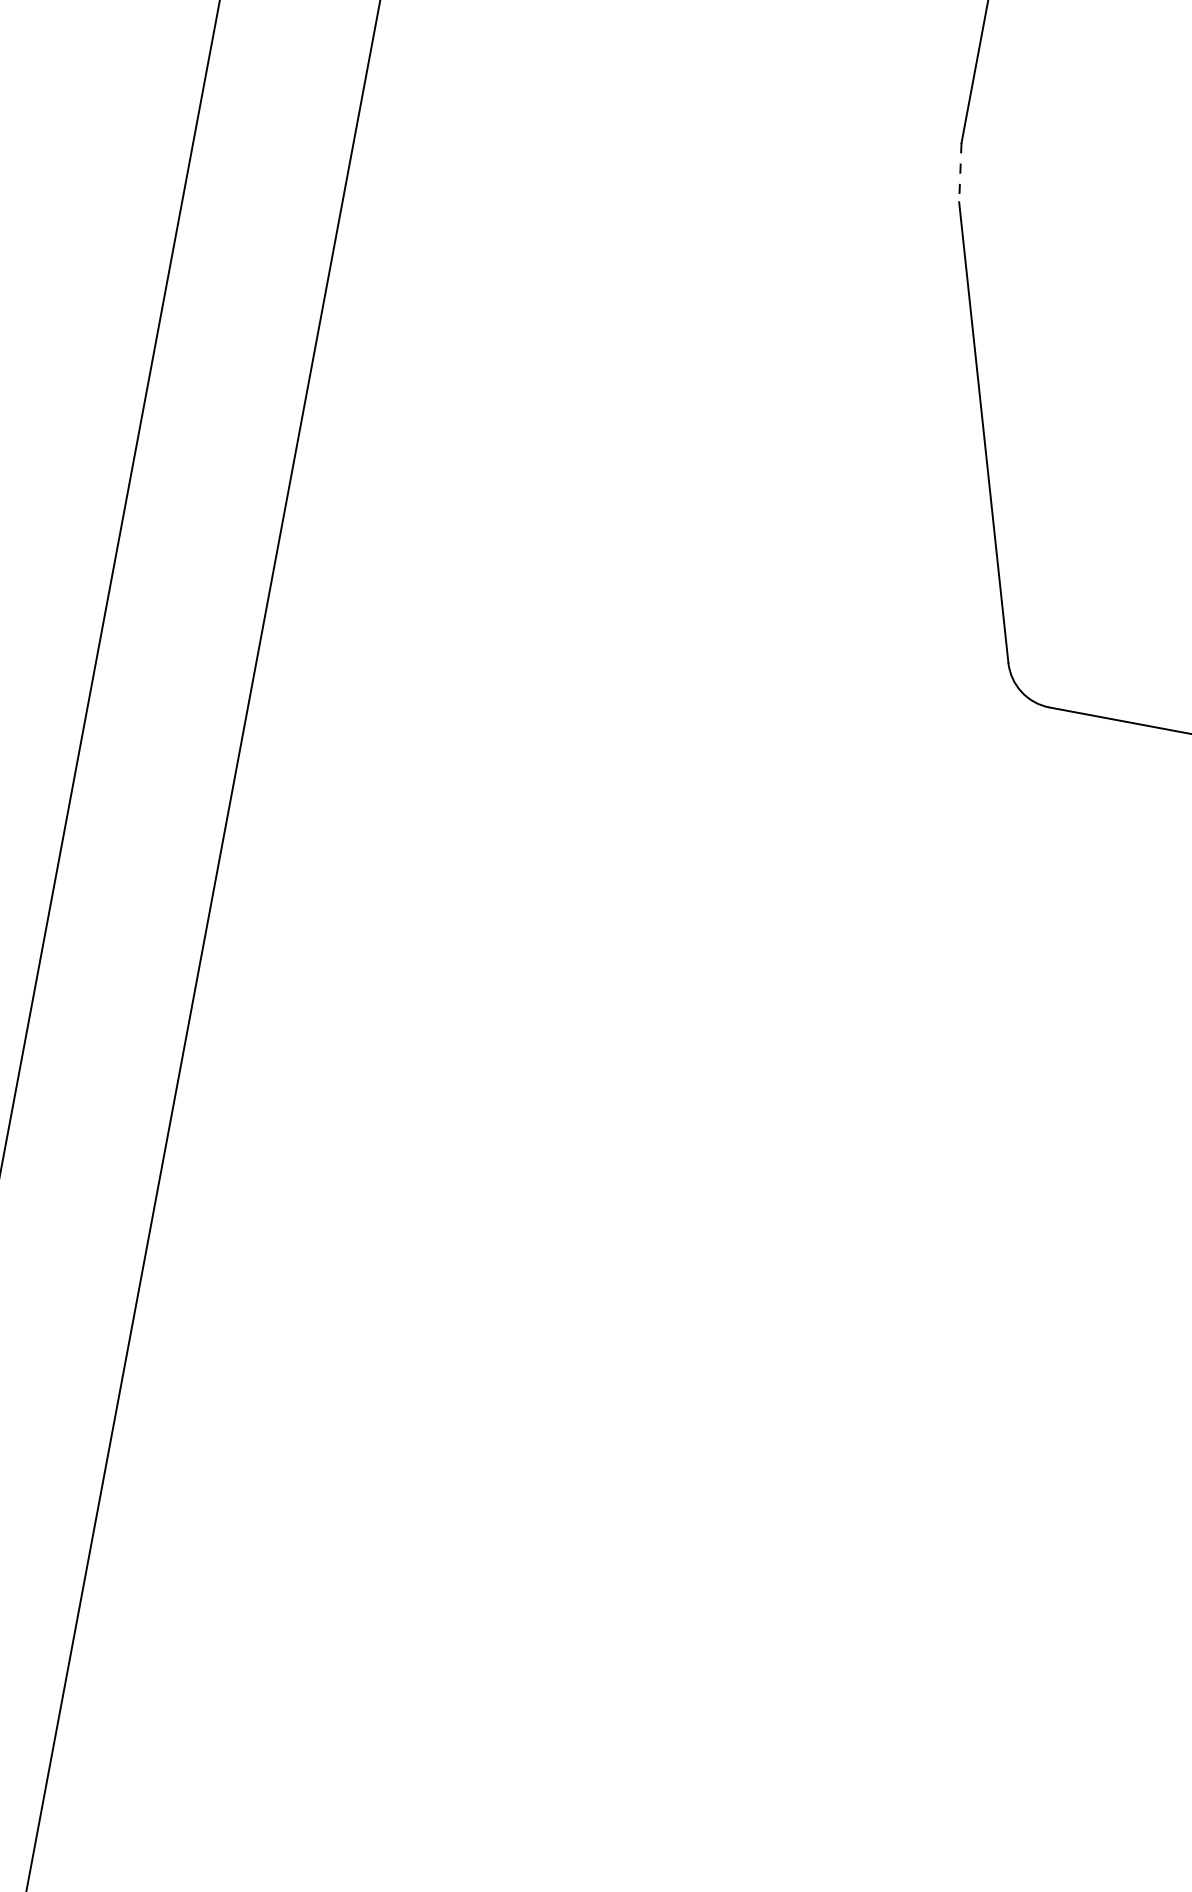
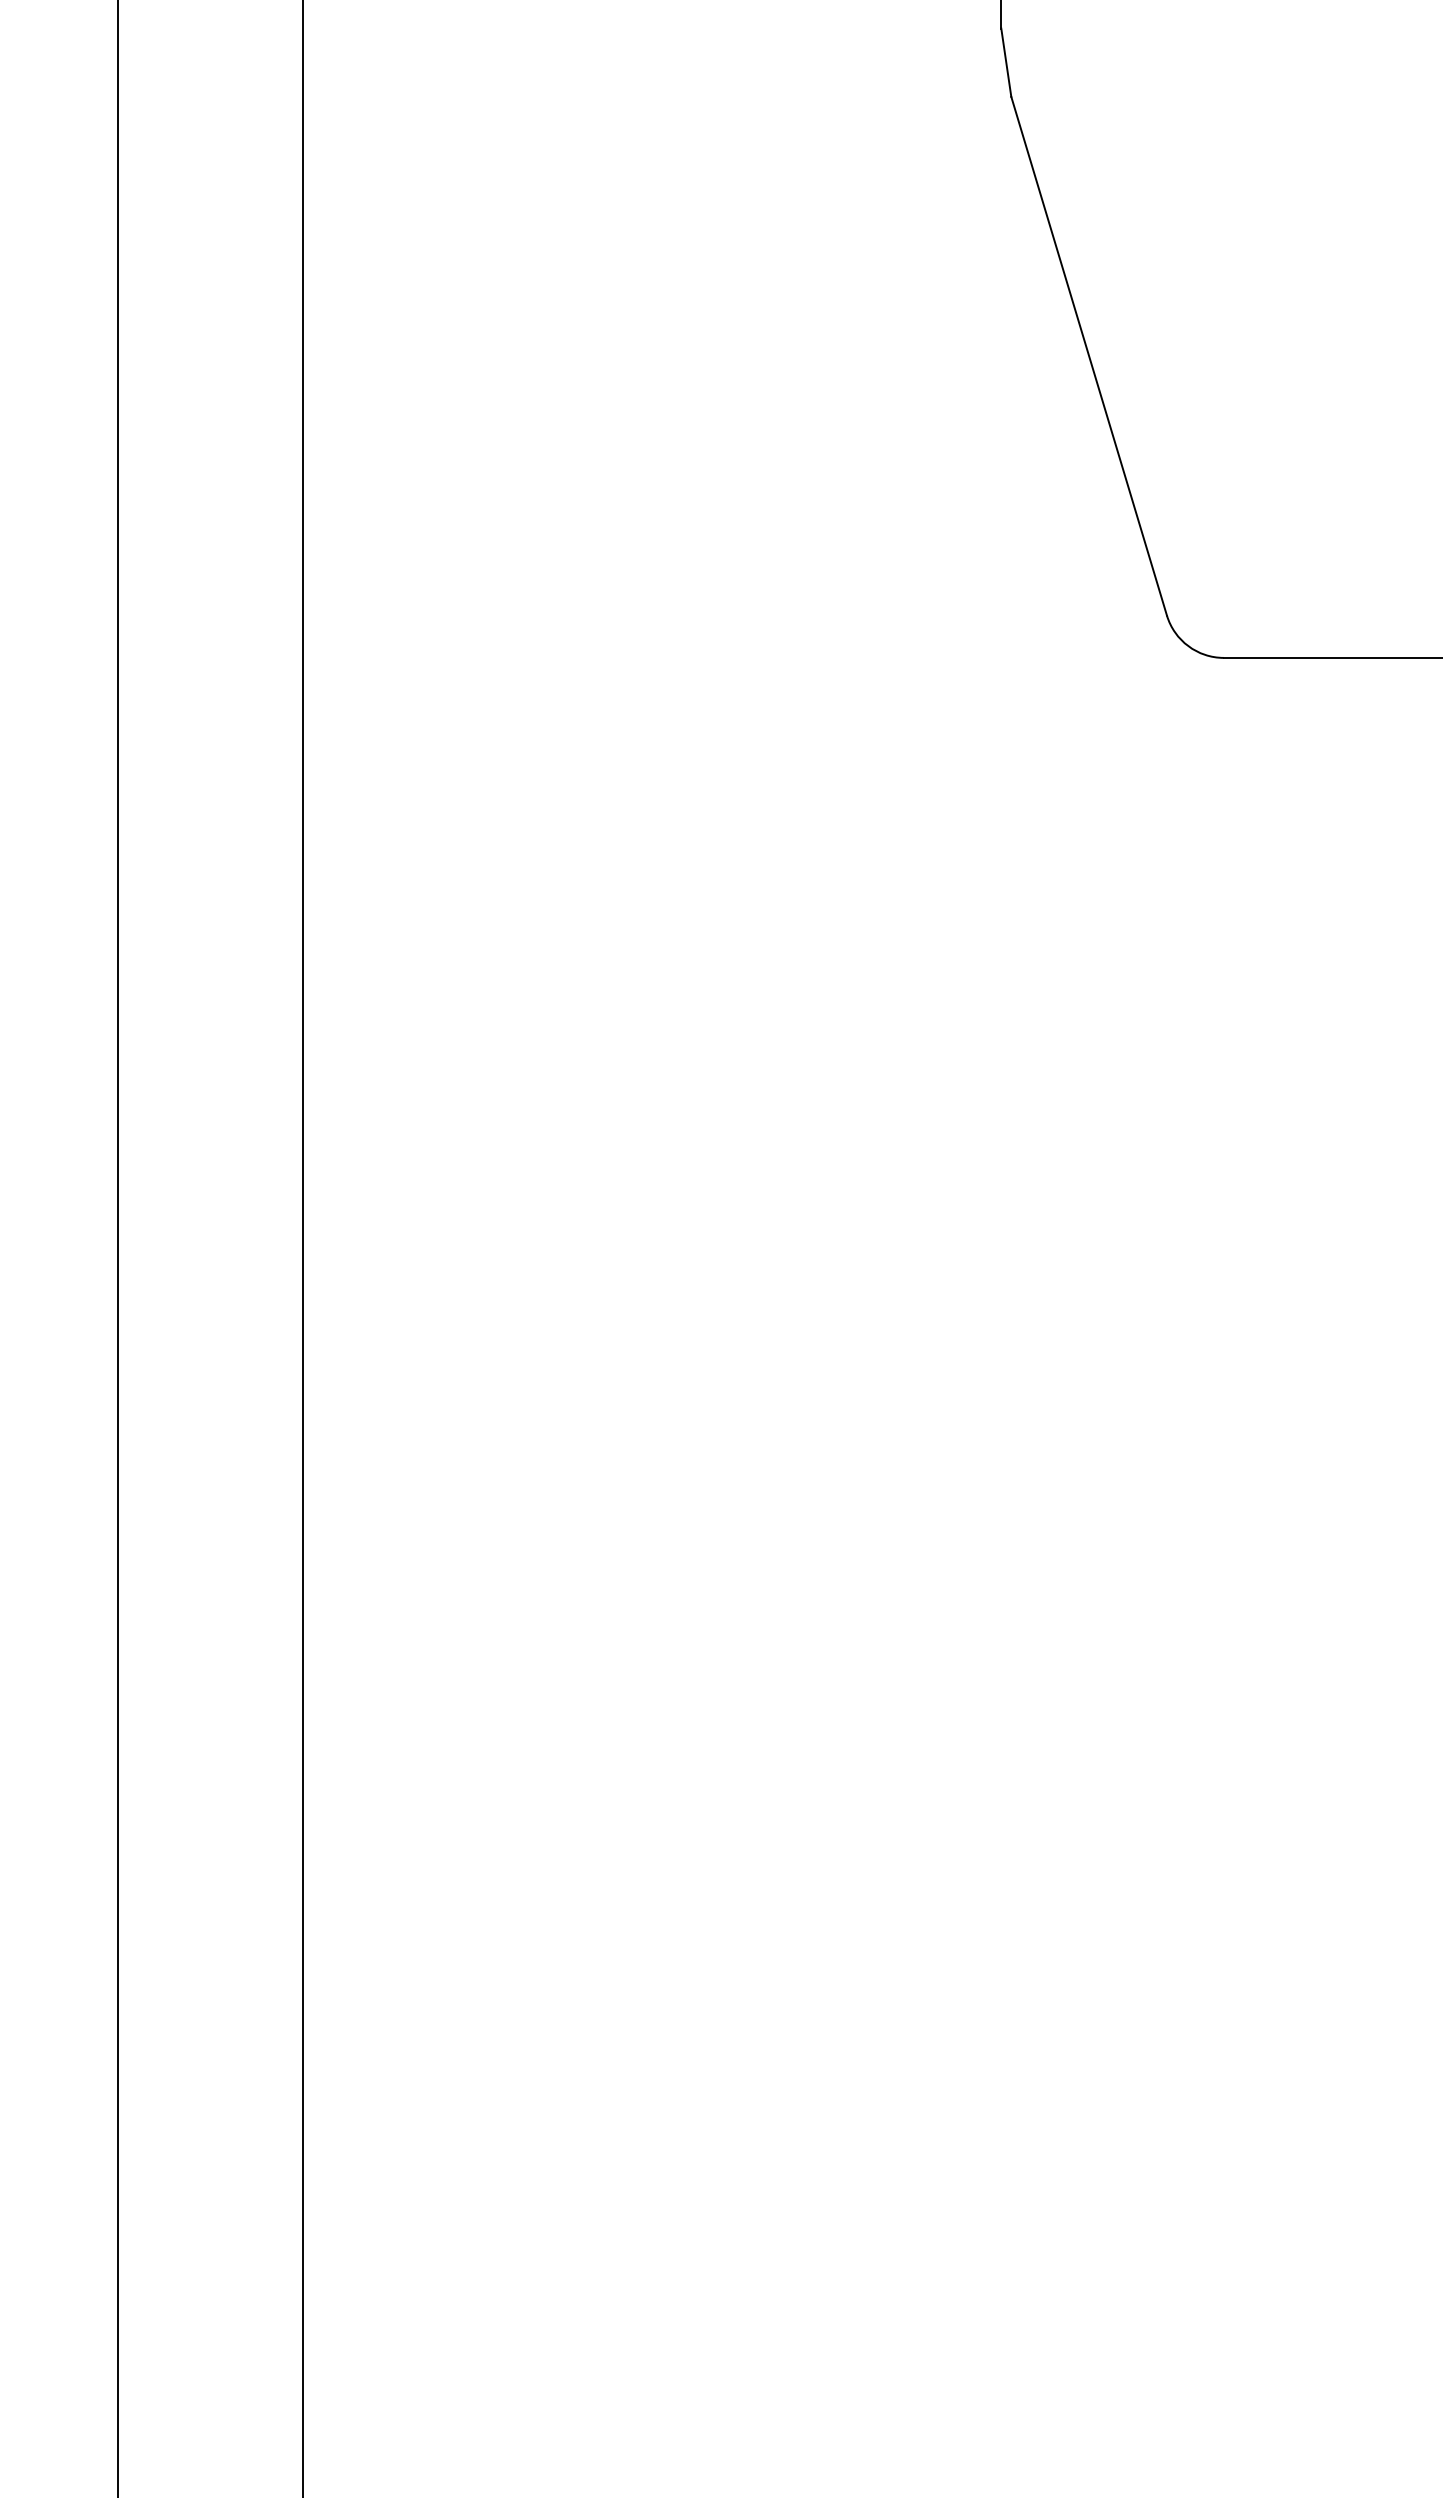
line: (960, 172) -> (1006, 62), dashed -> solid

